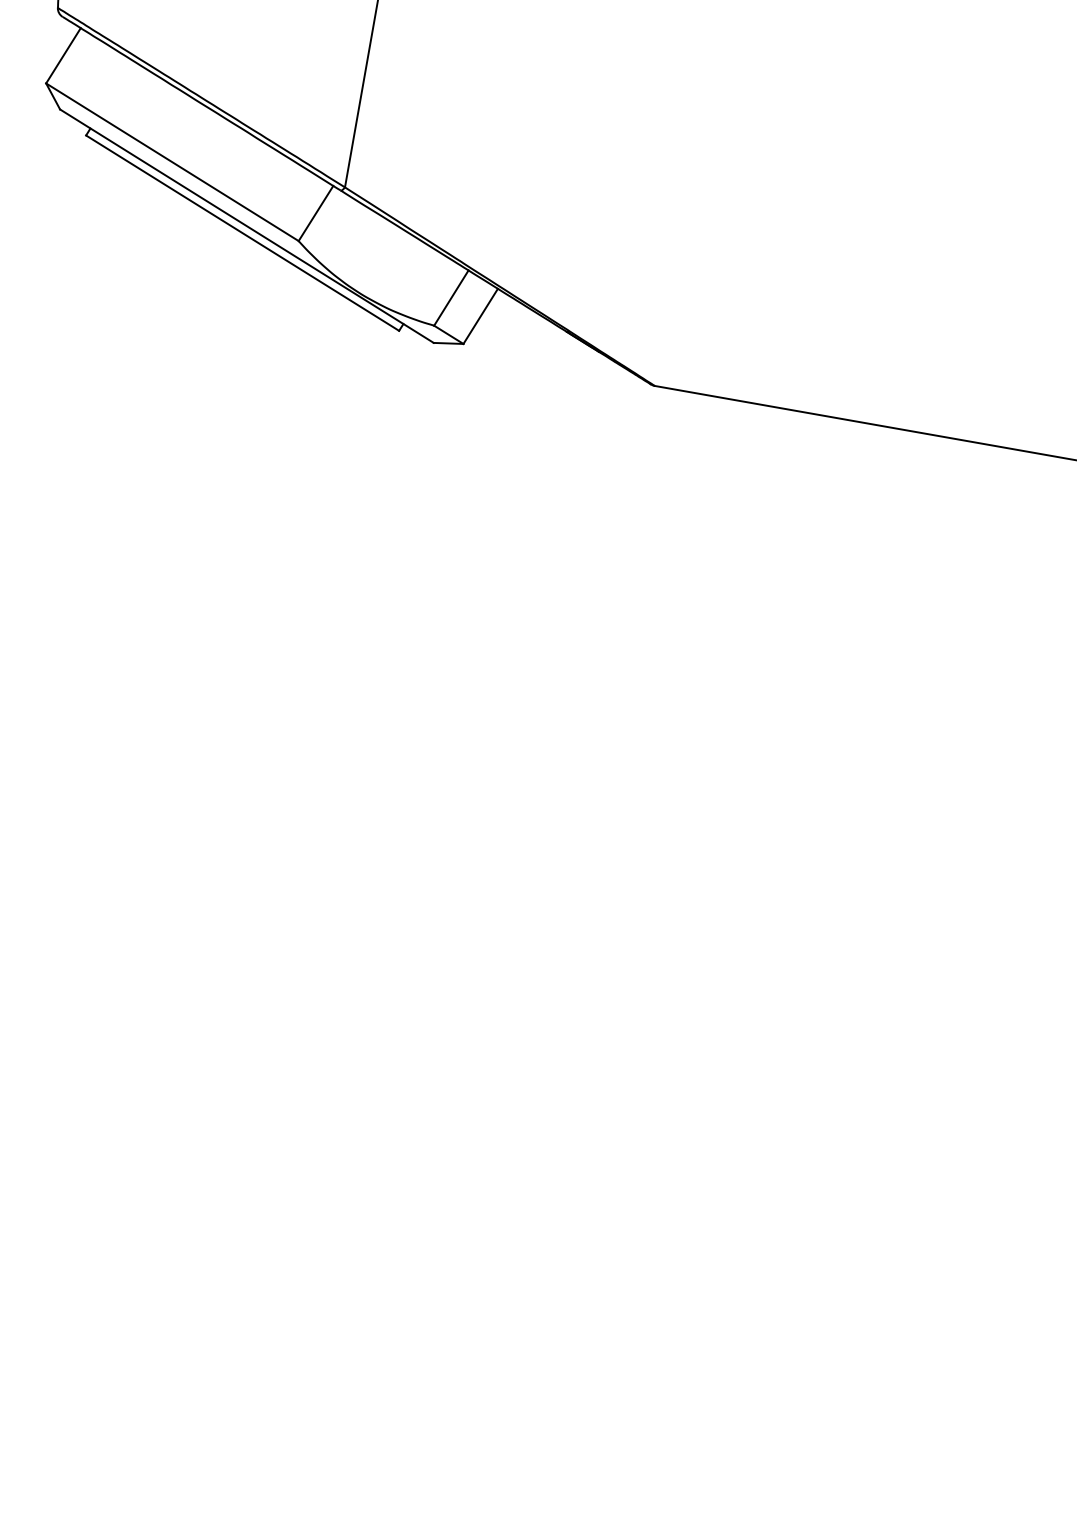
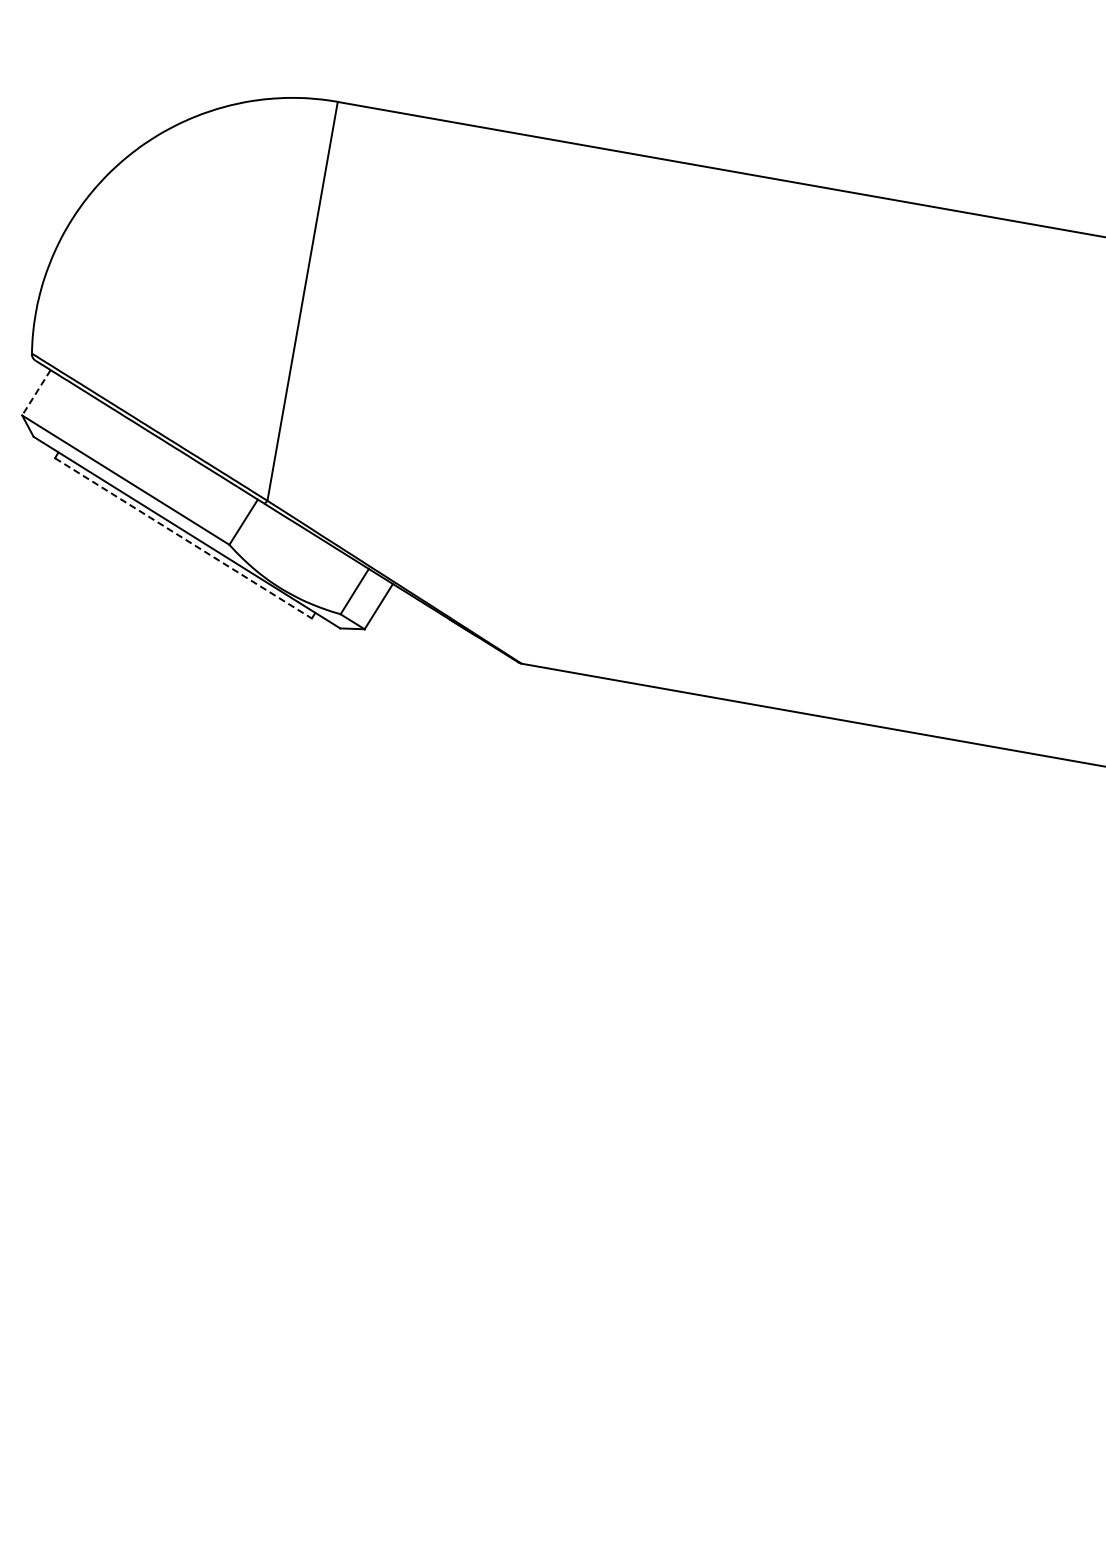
line: (63, 55) -> (36, 392), solid -> dashed
line: (242, 233) -> (183, 538), solid -> dashed

